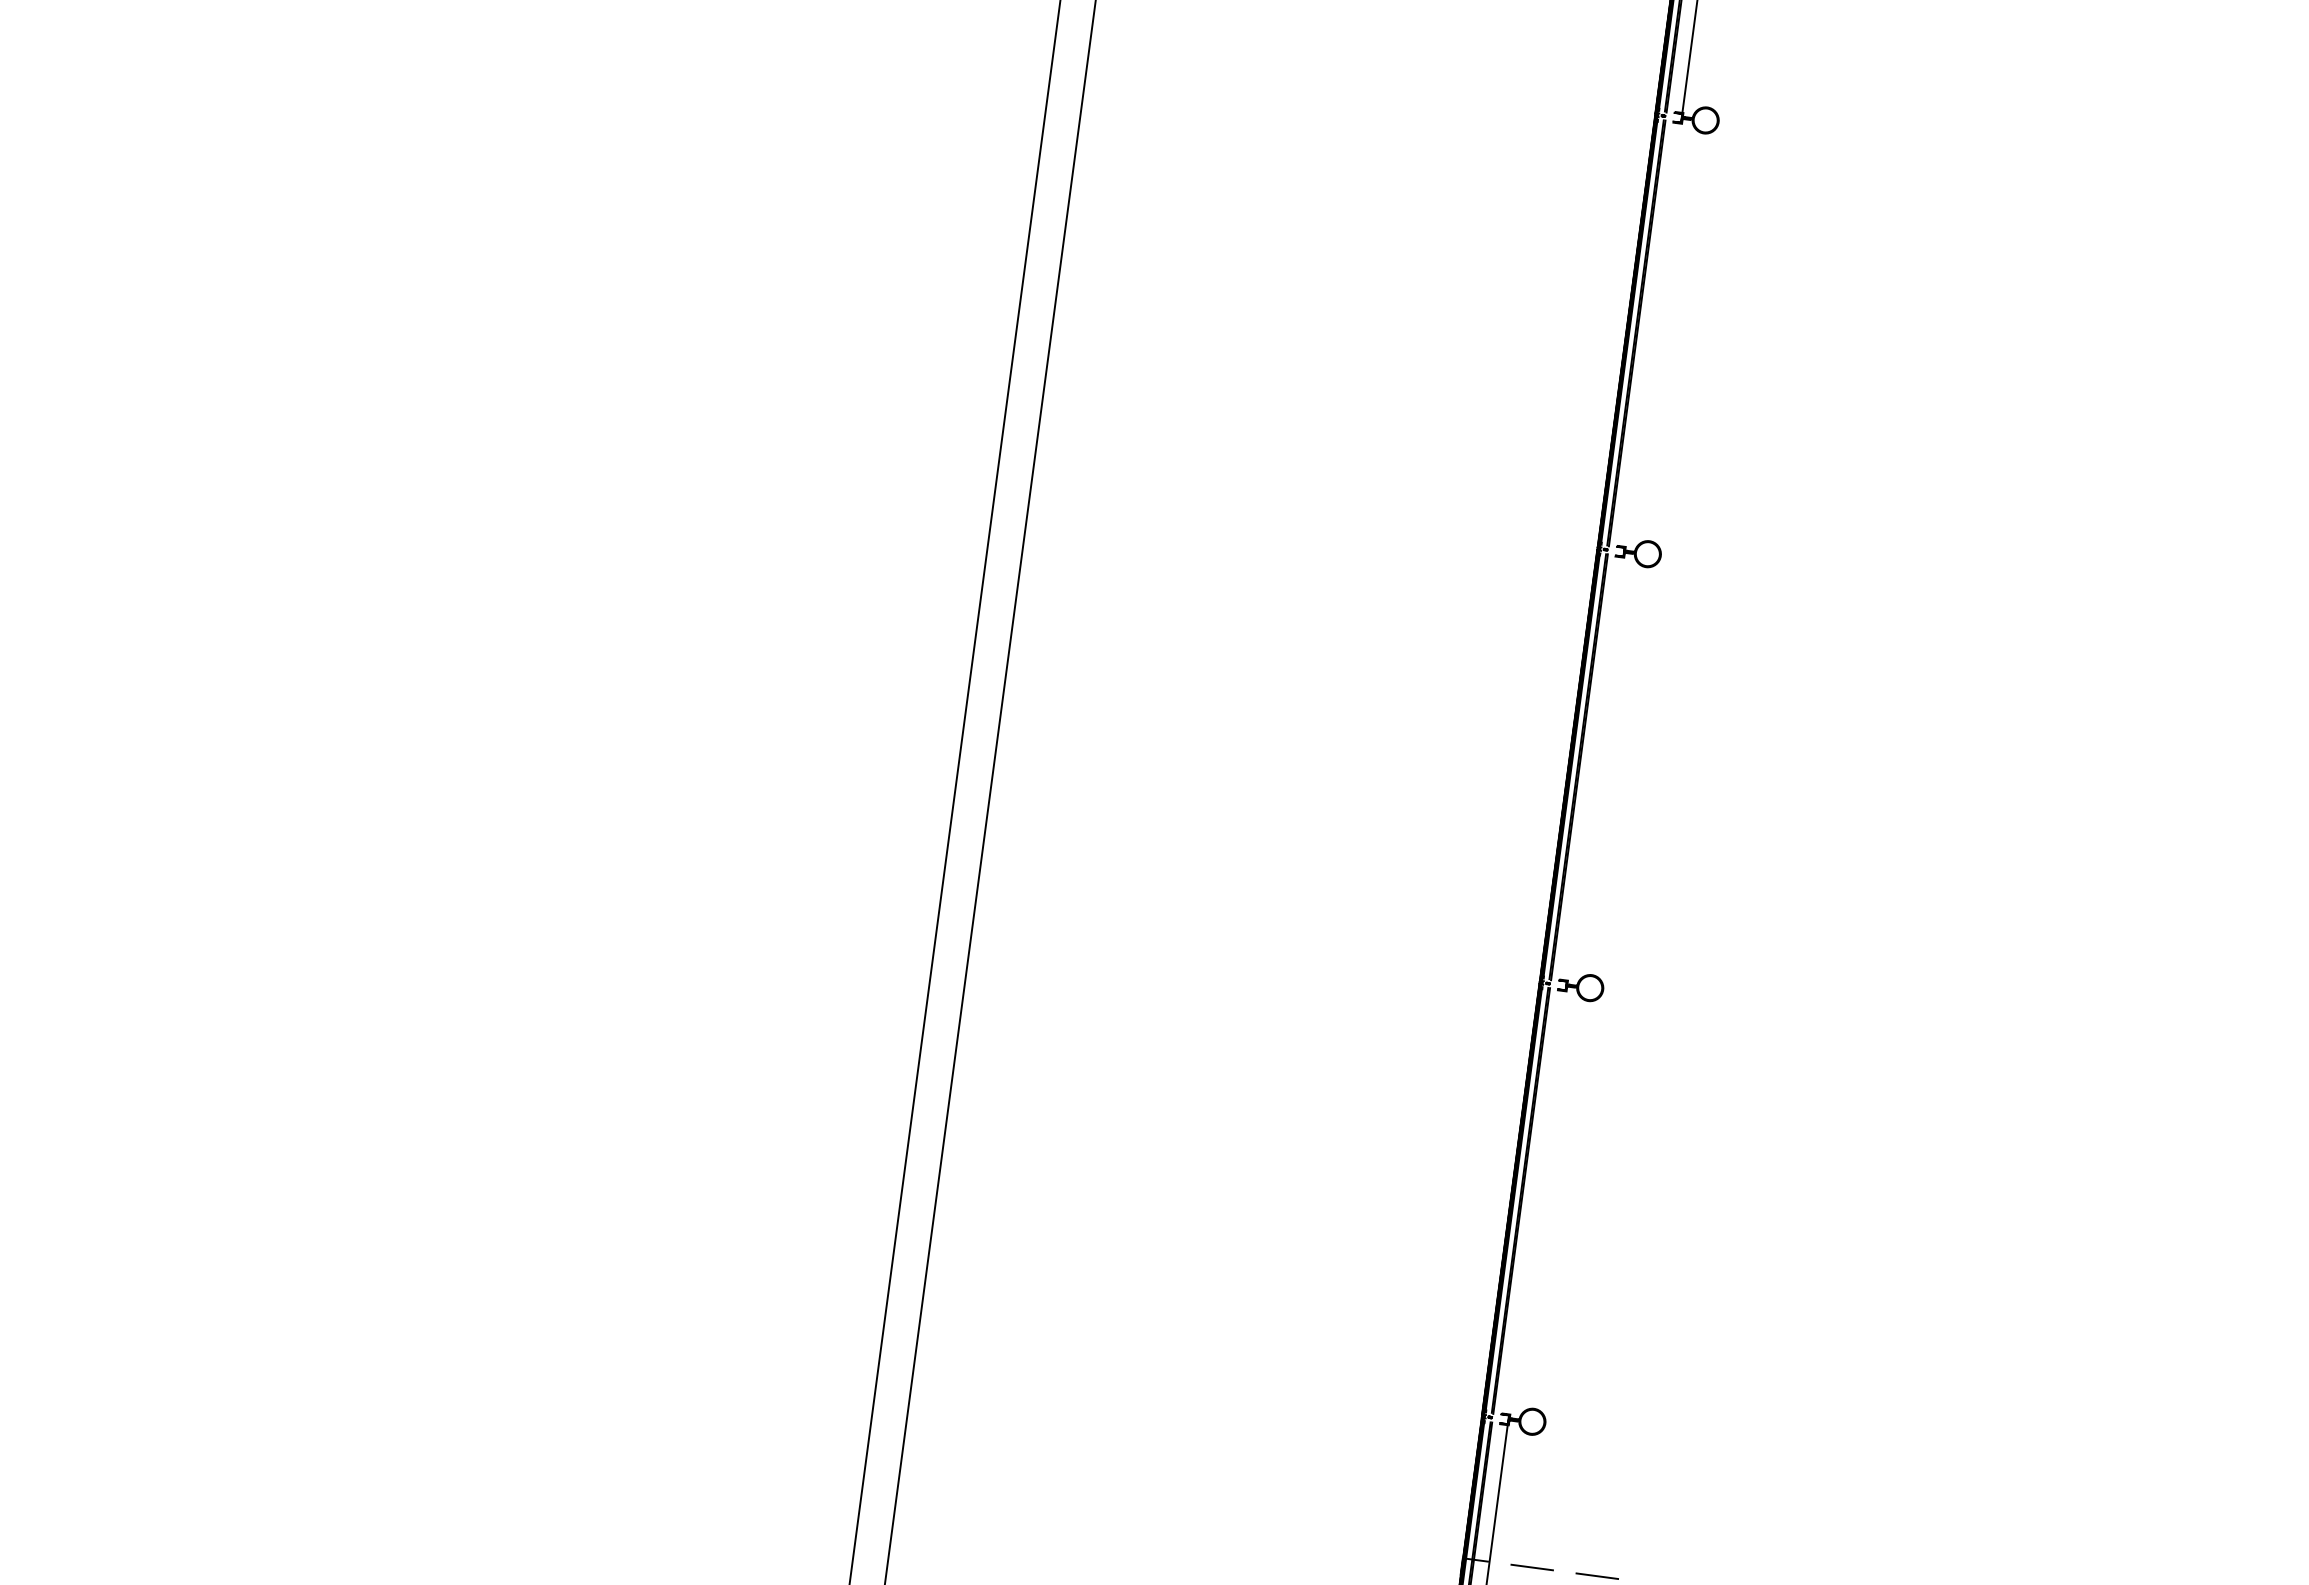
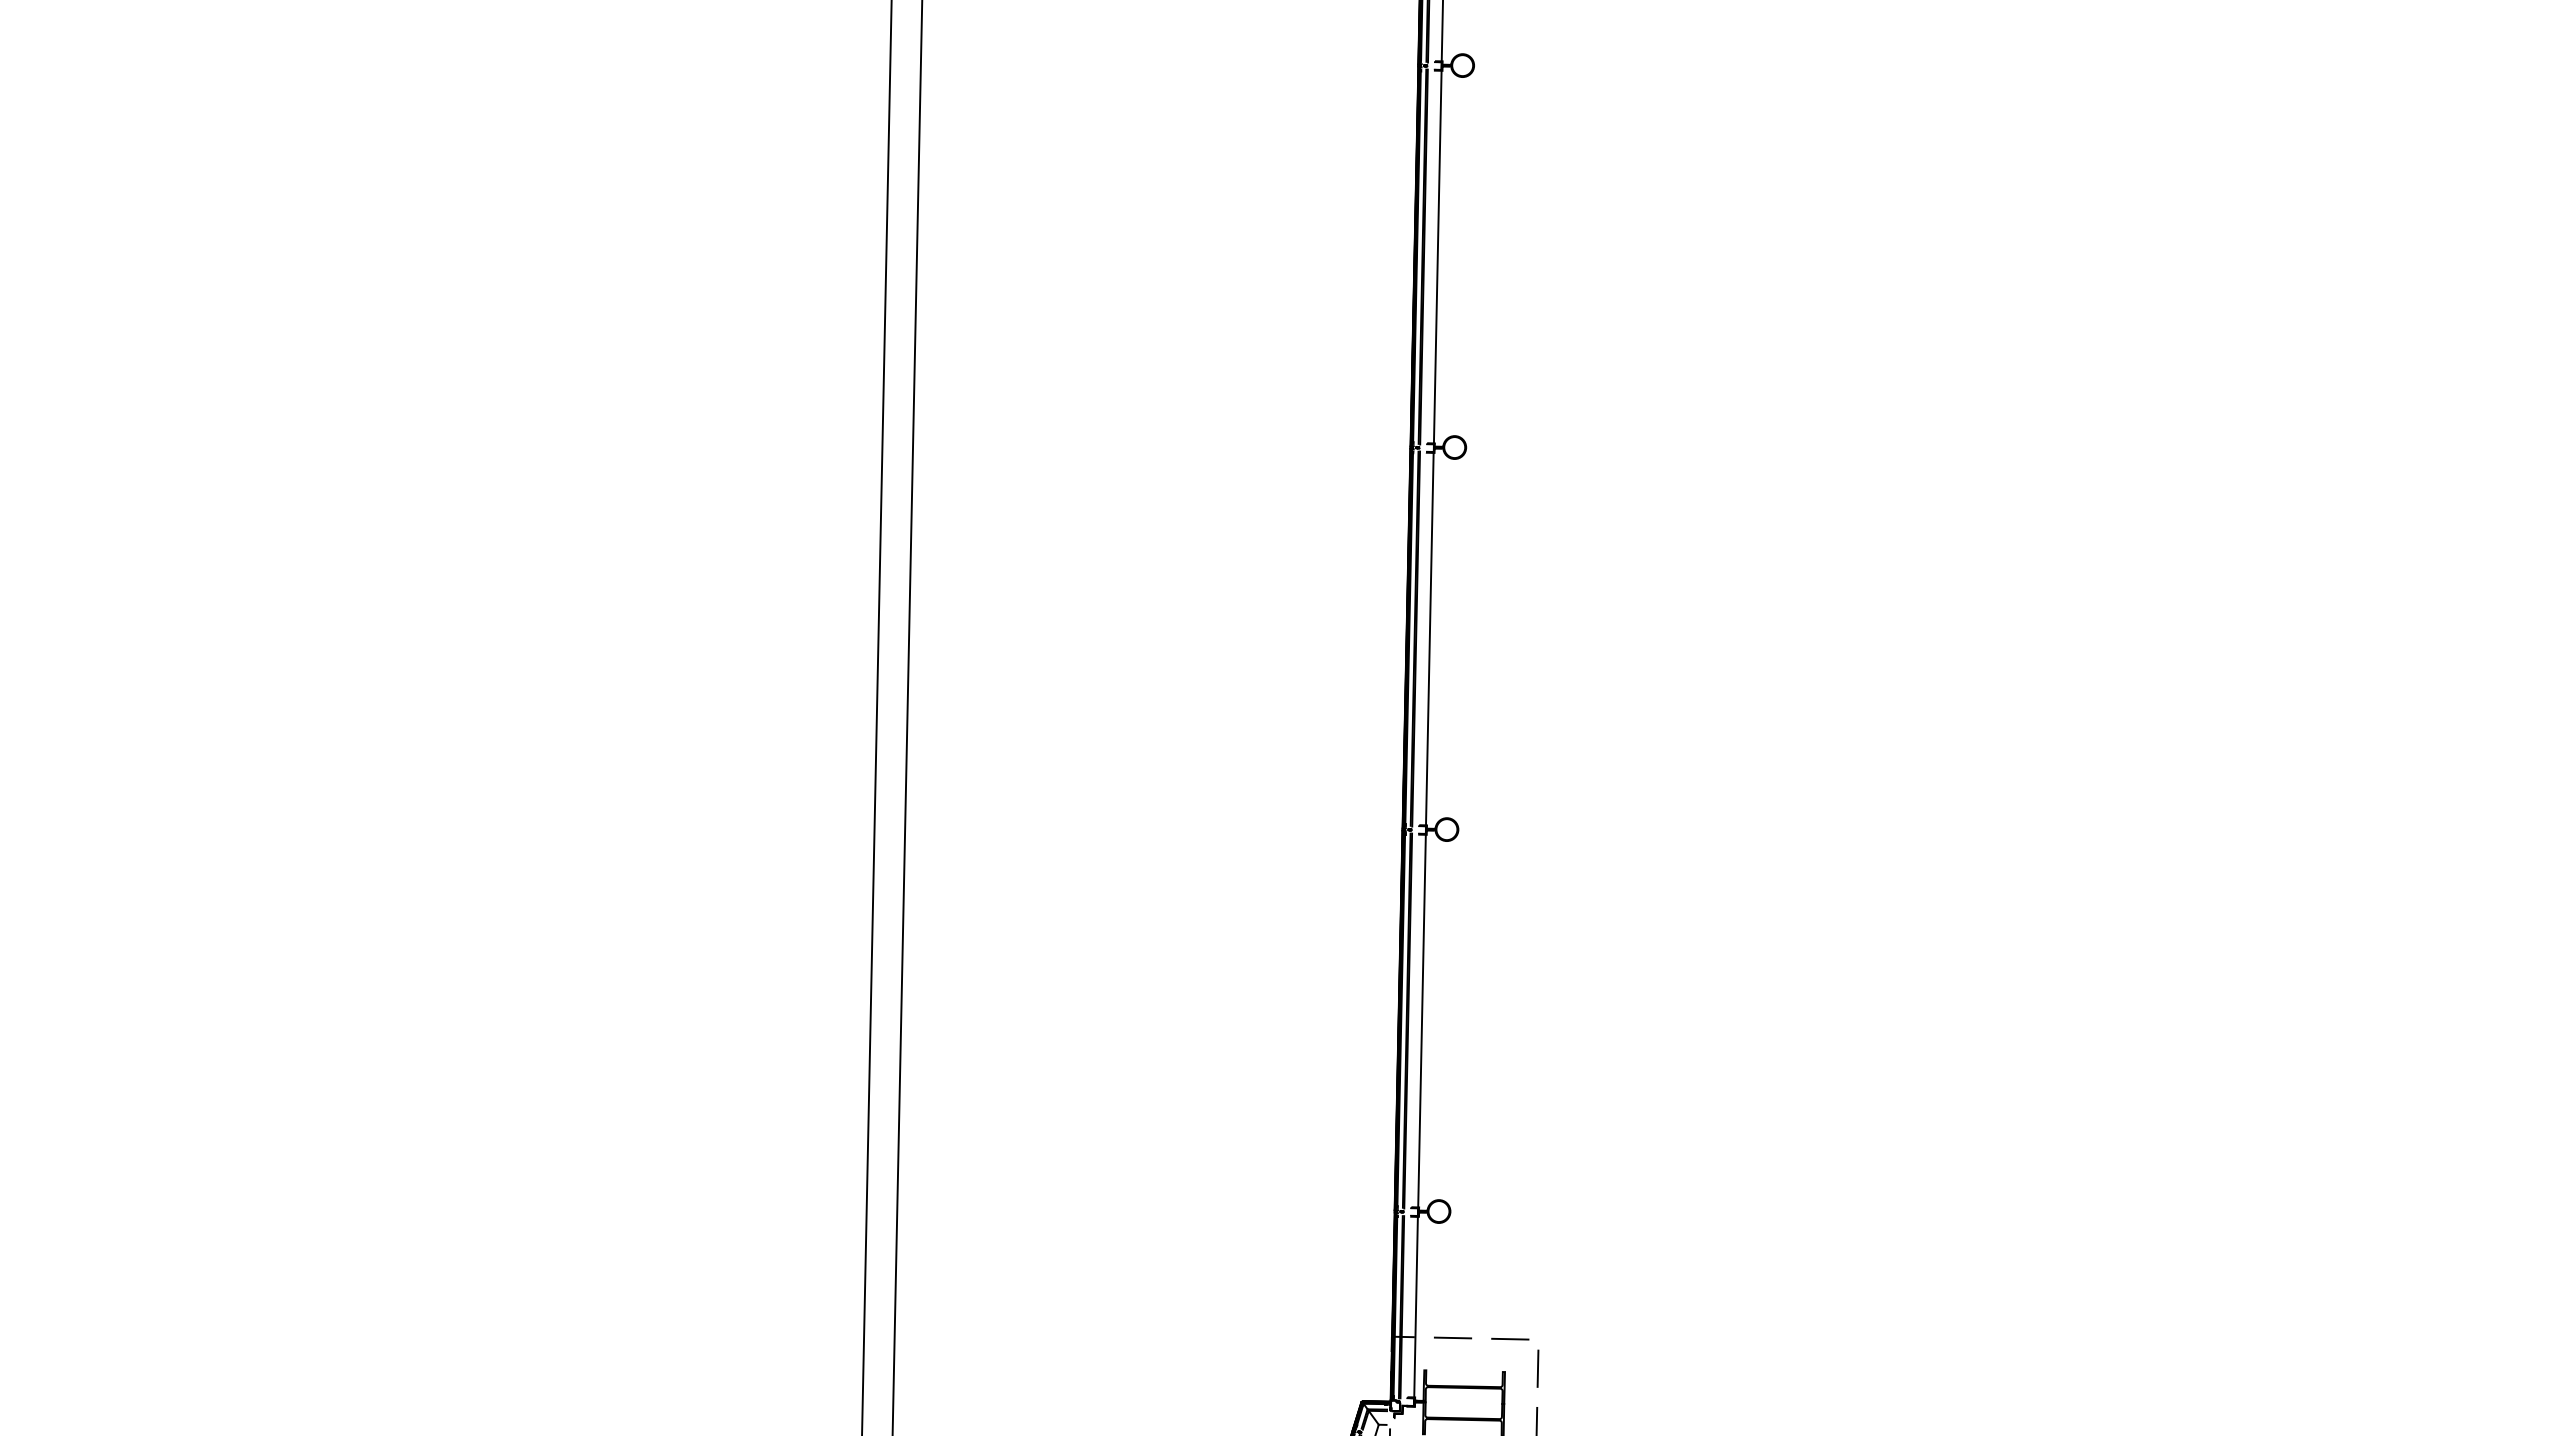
line: (1652, 334) -> (1437, 256), added
line: (1594, 768) -> (1429, 638), added
line: (1536, 1202) -> (1421, 1020), added

